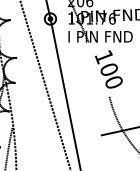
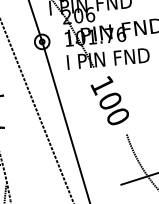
text: (108, 69) -> (109, 100), moved

